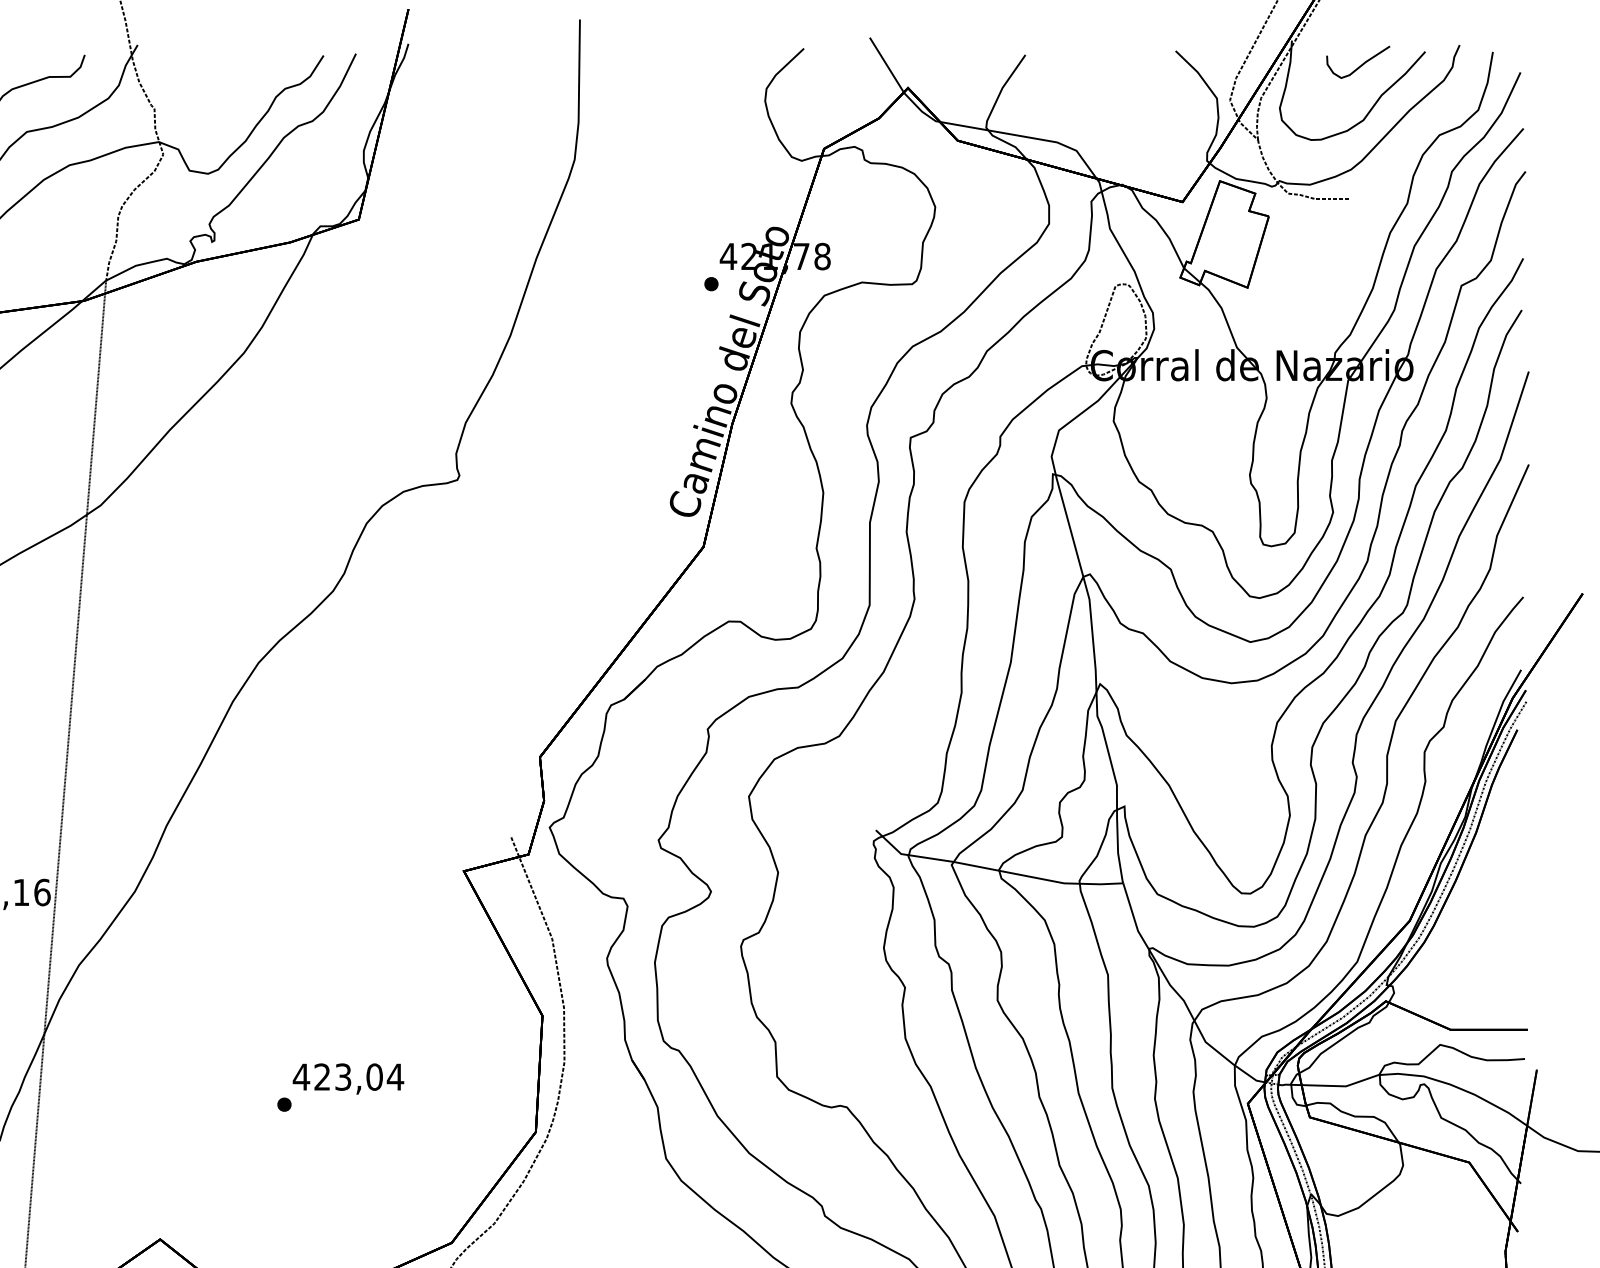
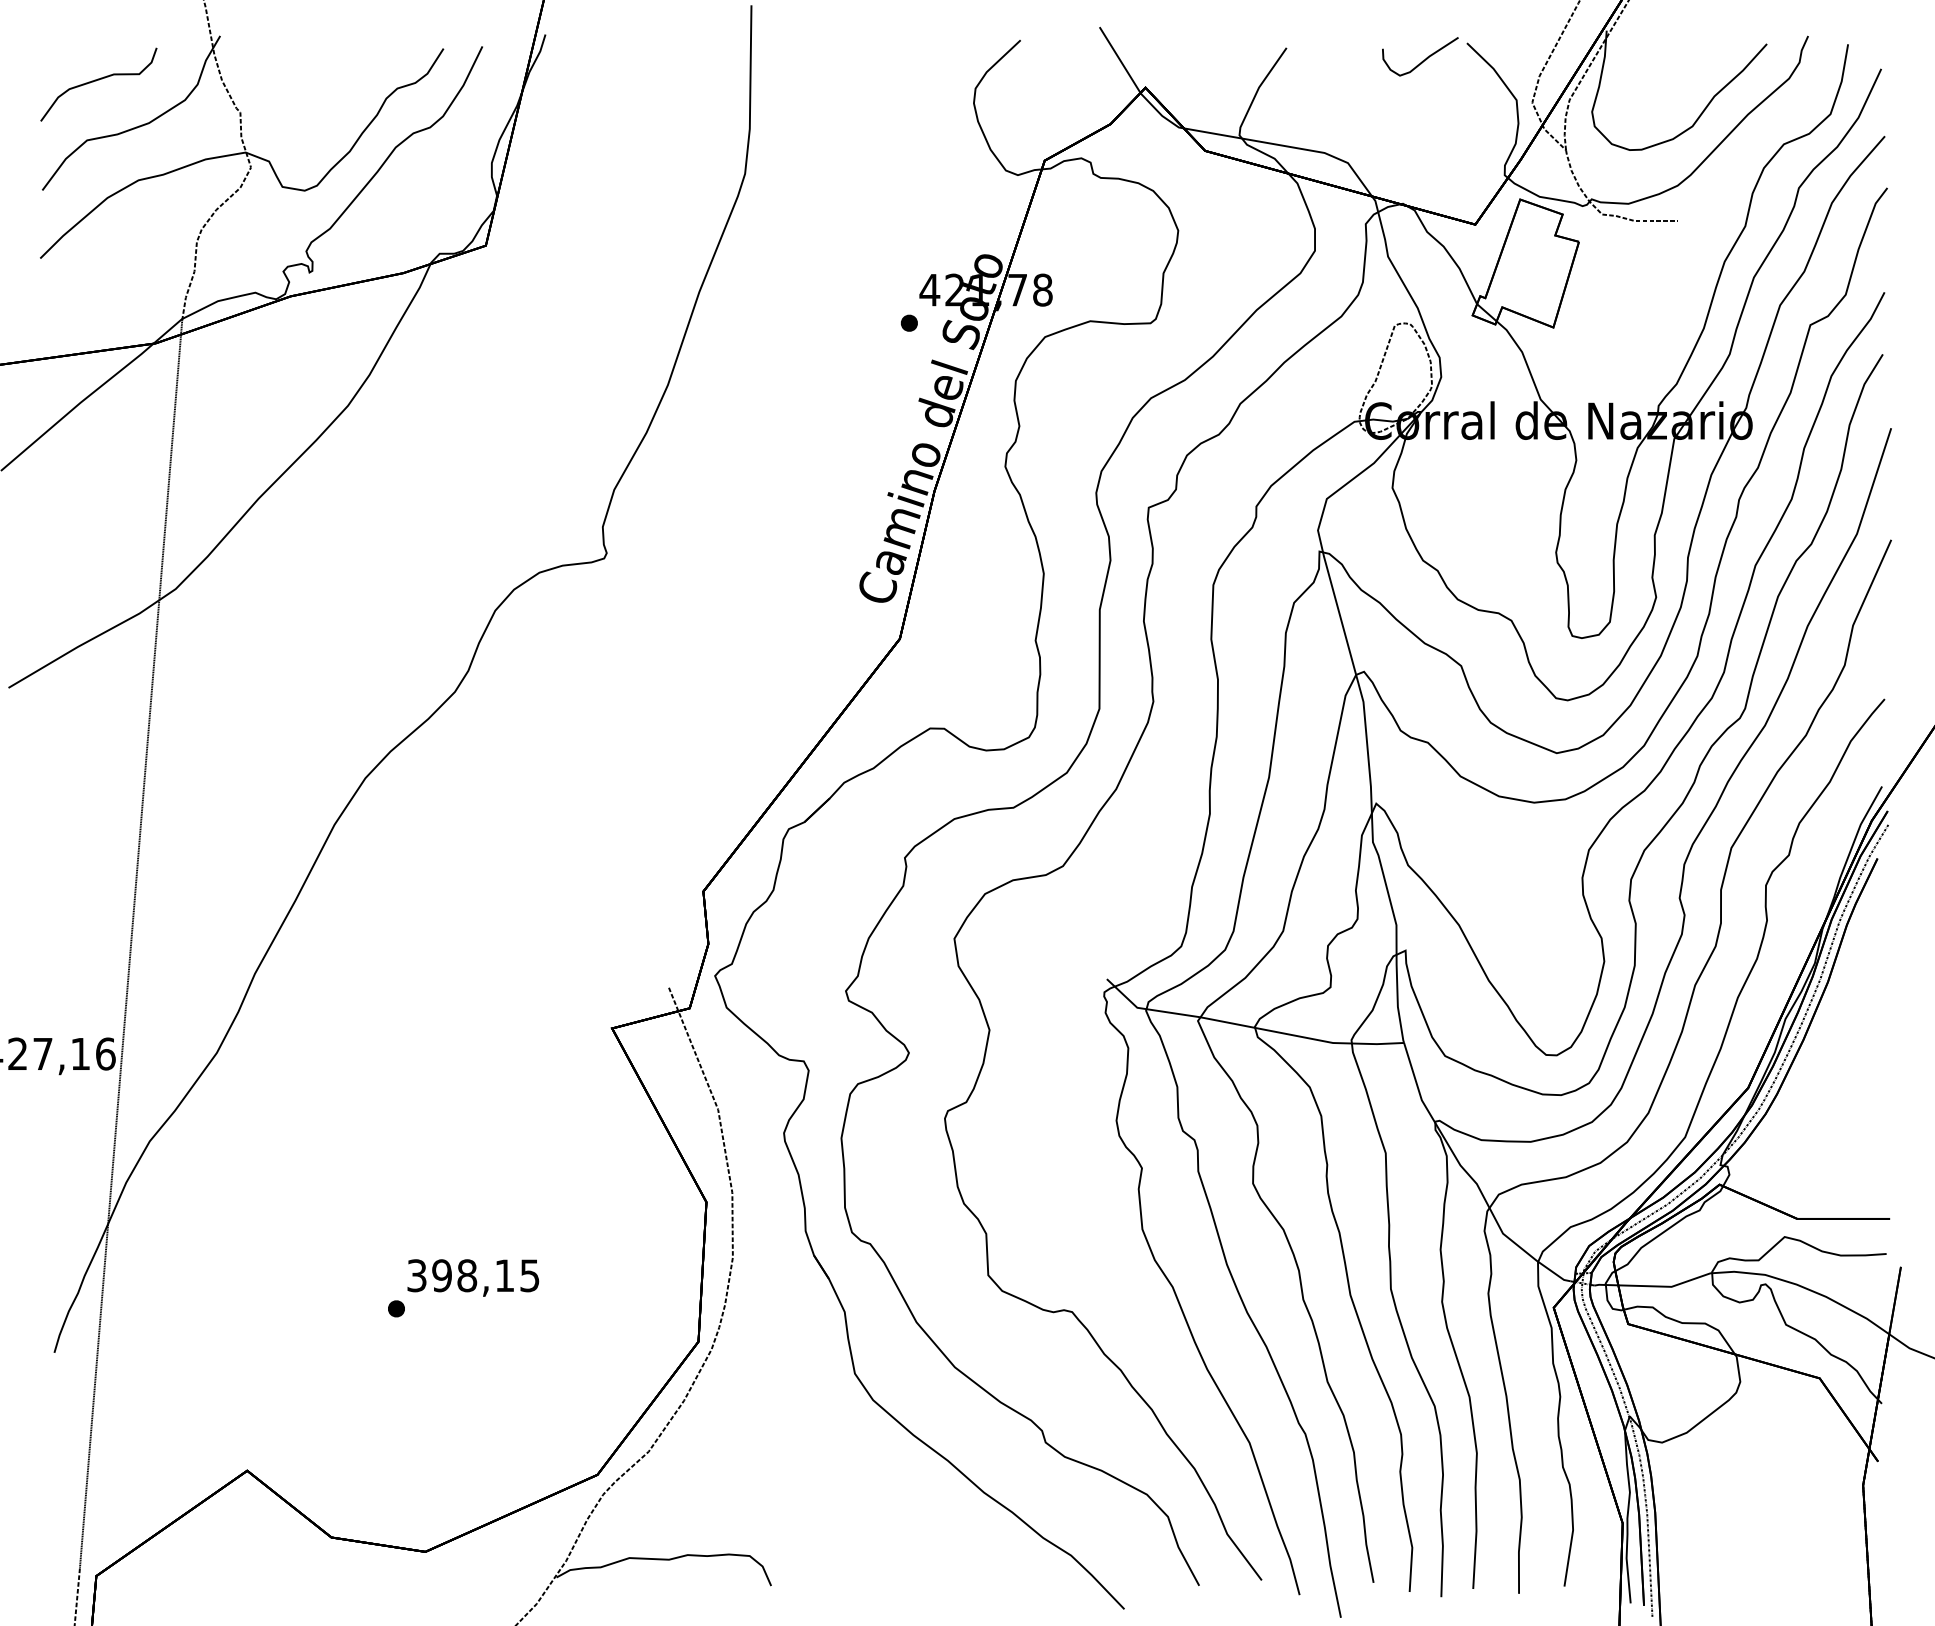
curve: (1360, 65) -> (1422, 60), moved
text: (348, 1076) -> (473, 1275), 423,04 -> 398,15

